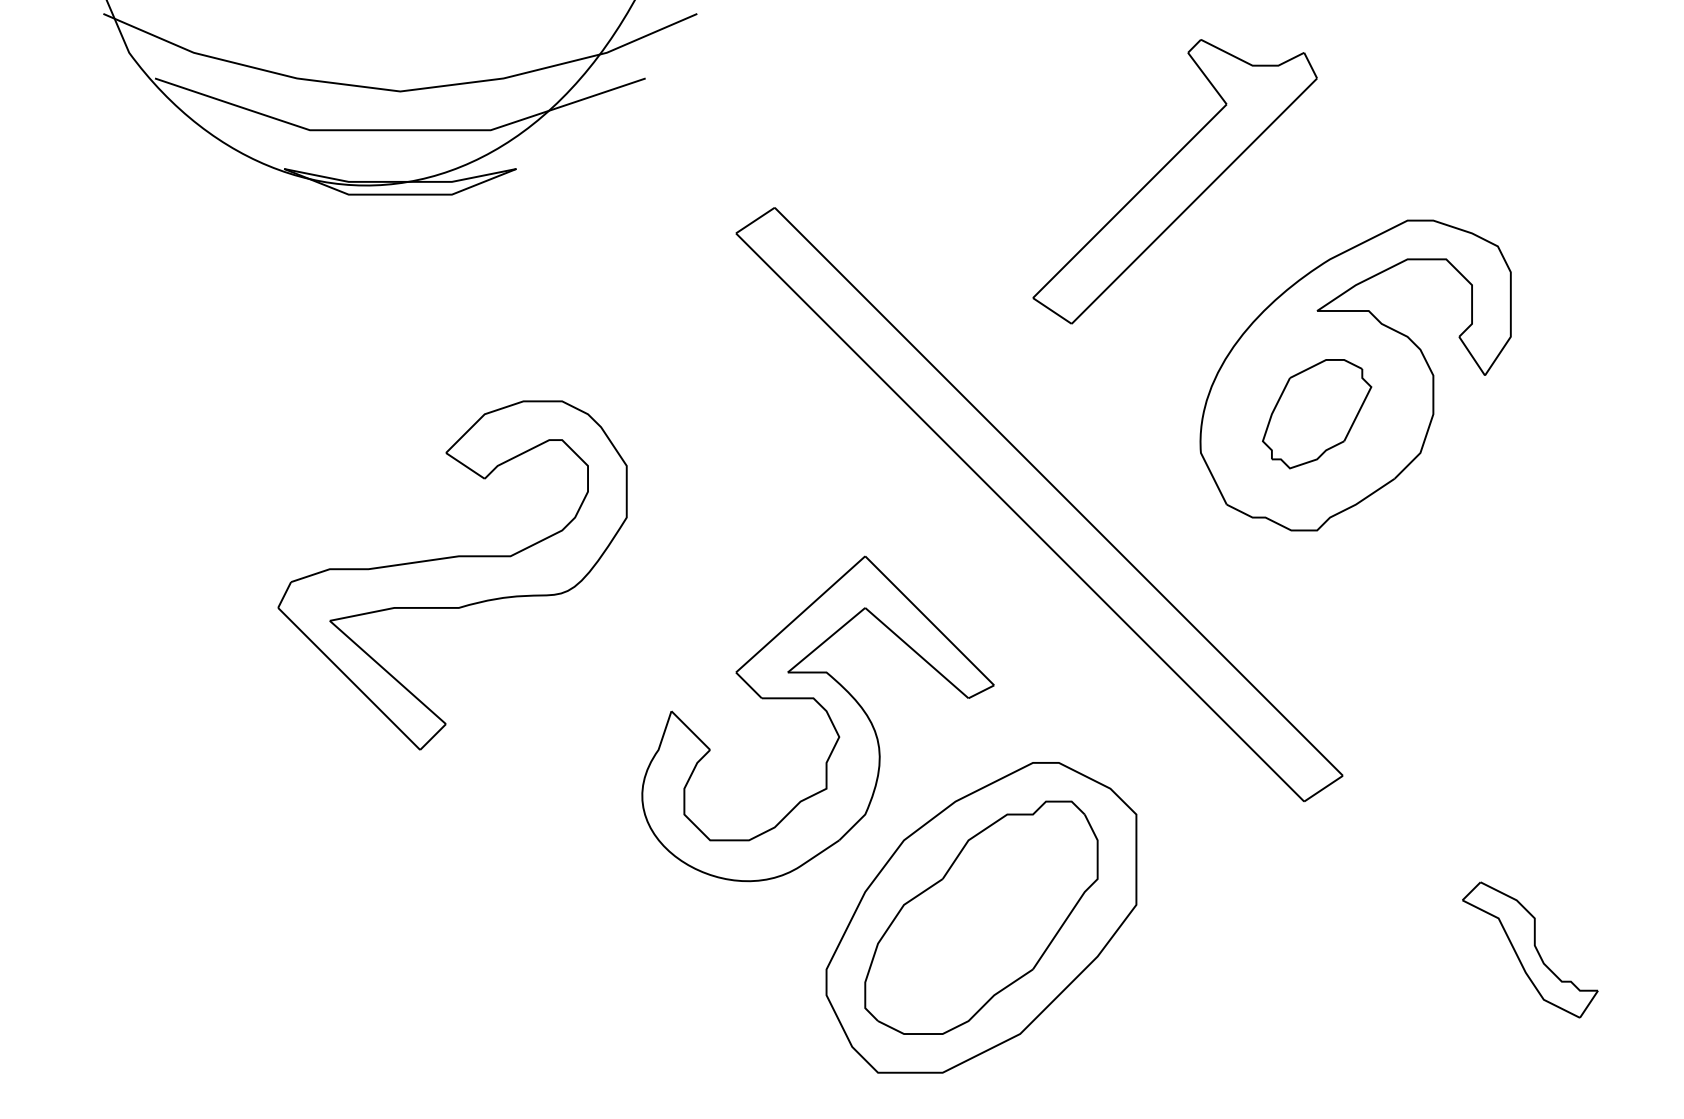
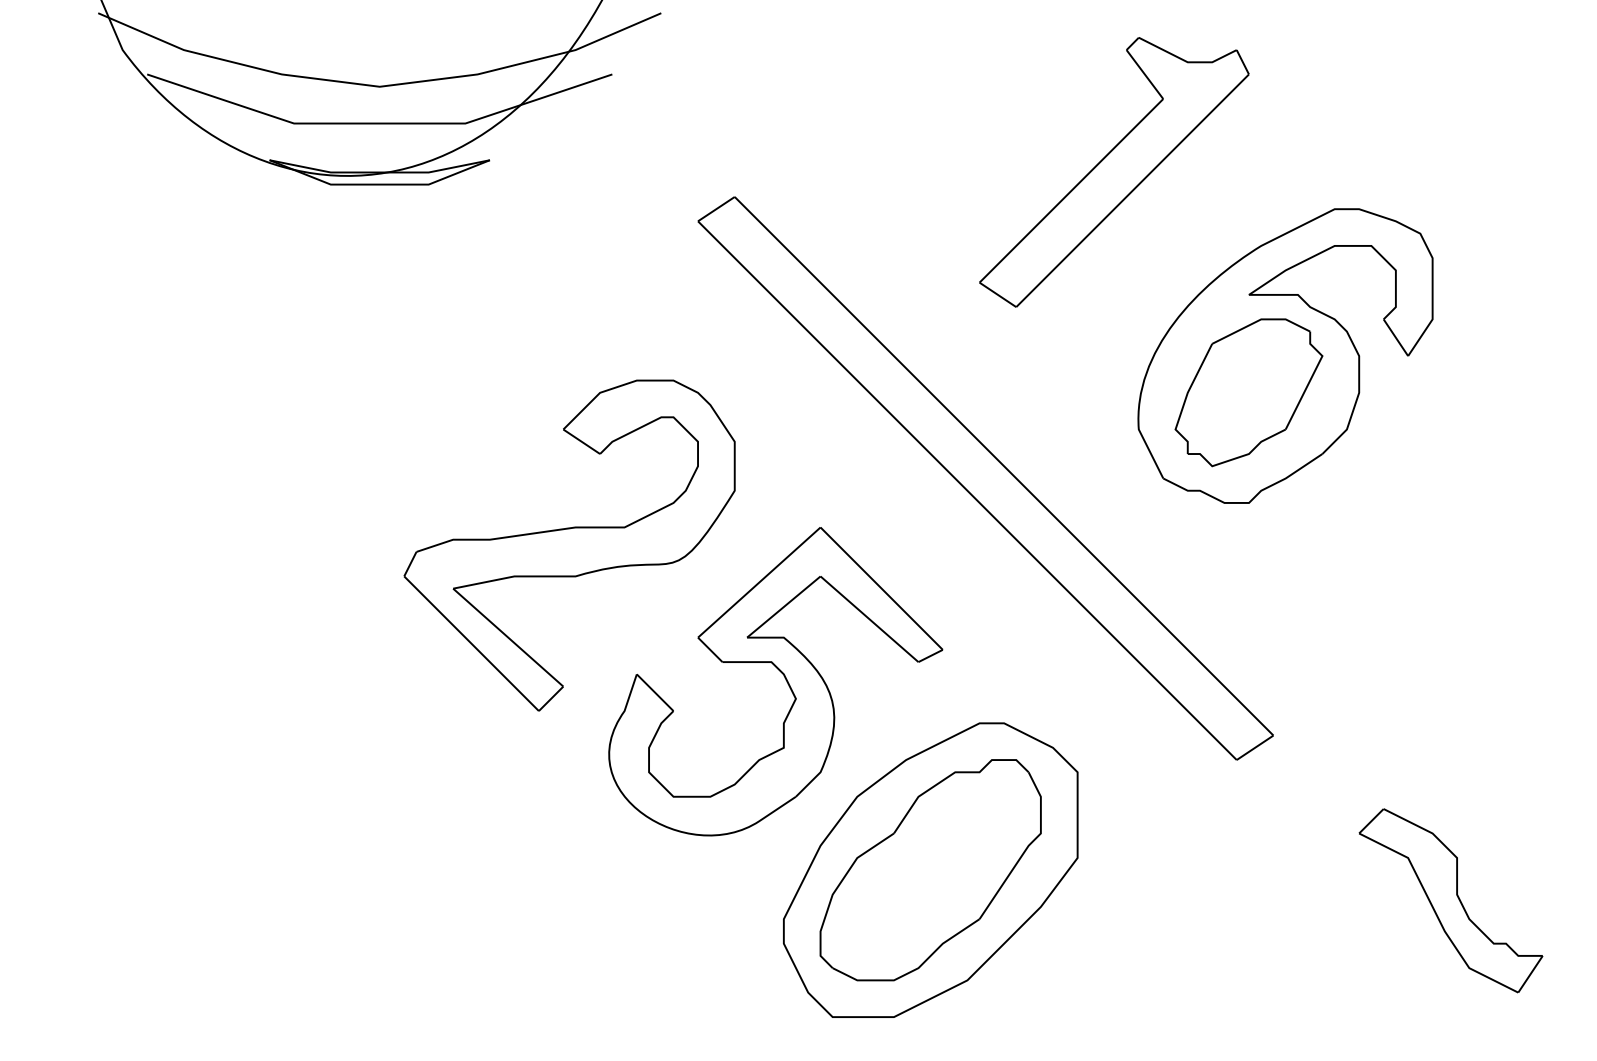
part: (1316, 413) -> (1248, 392), size x1.43
part: (452, 575) -> (569, 545), moved
part: (1530, 949) -> (1451, 900), size x1.43

